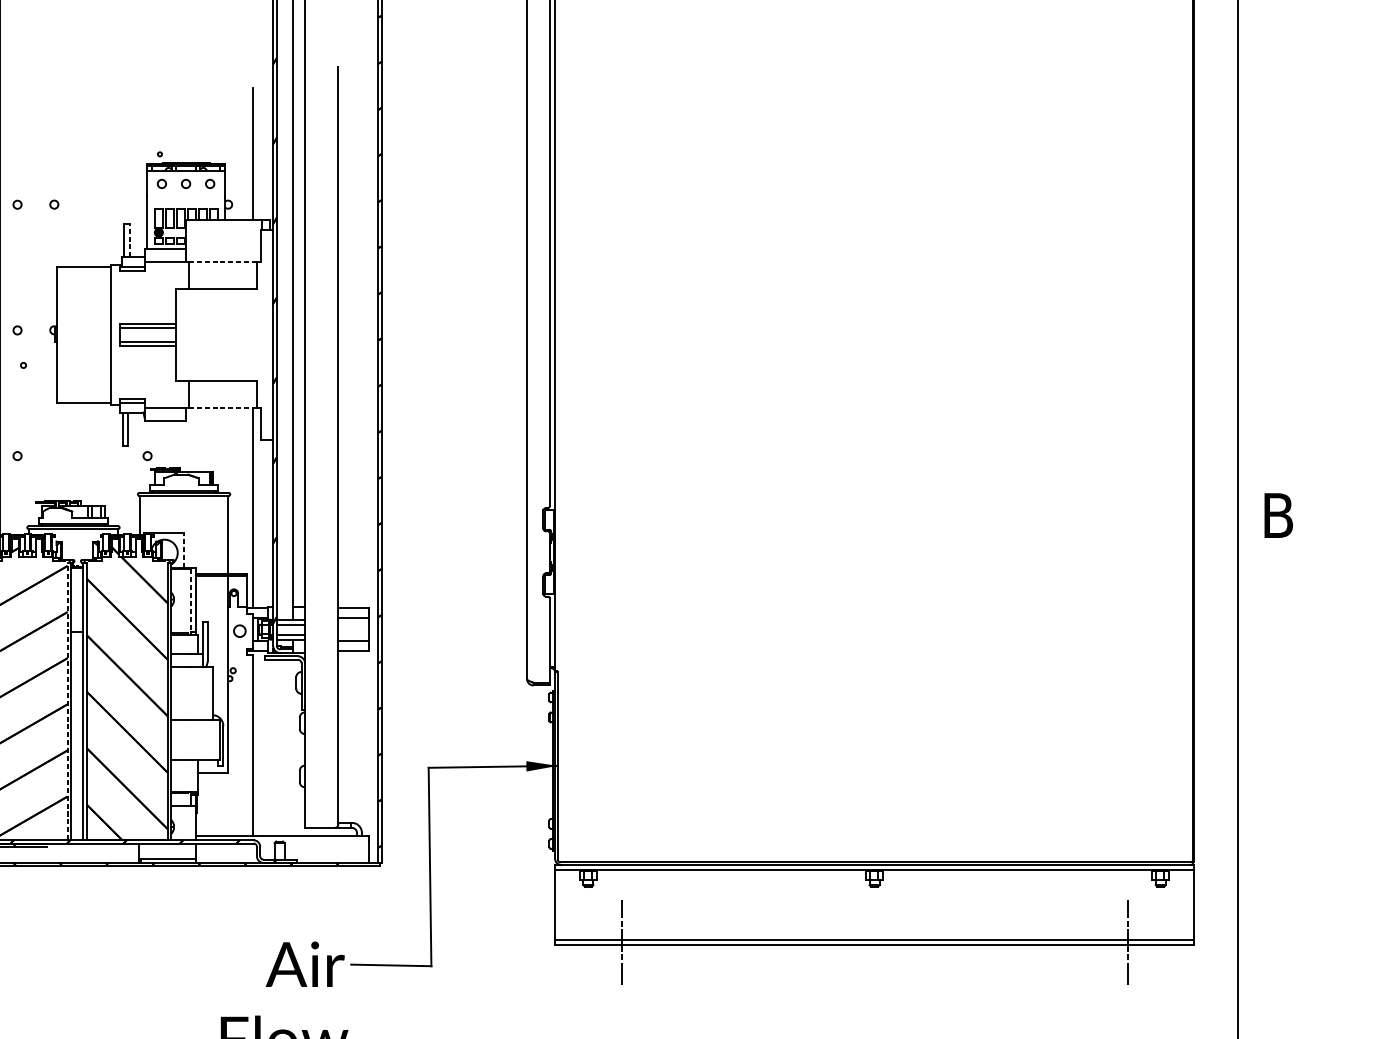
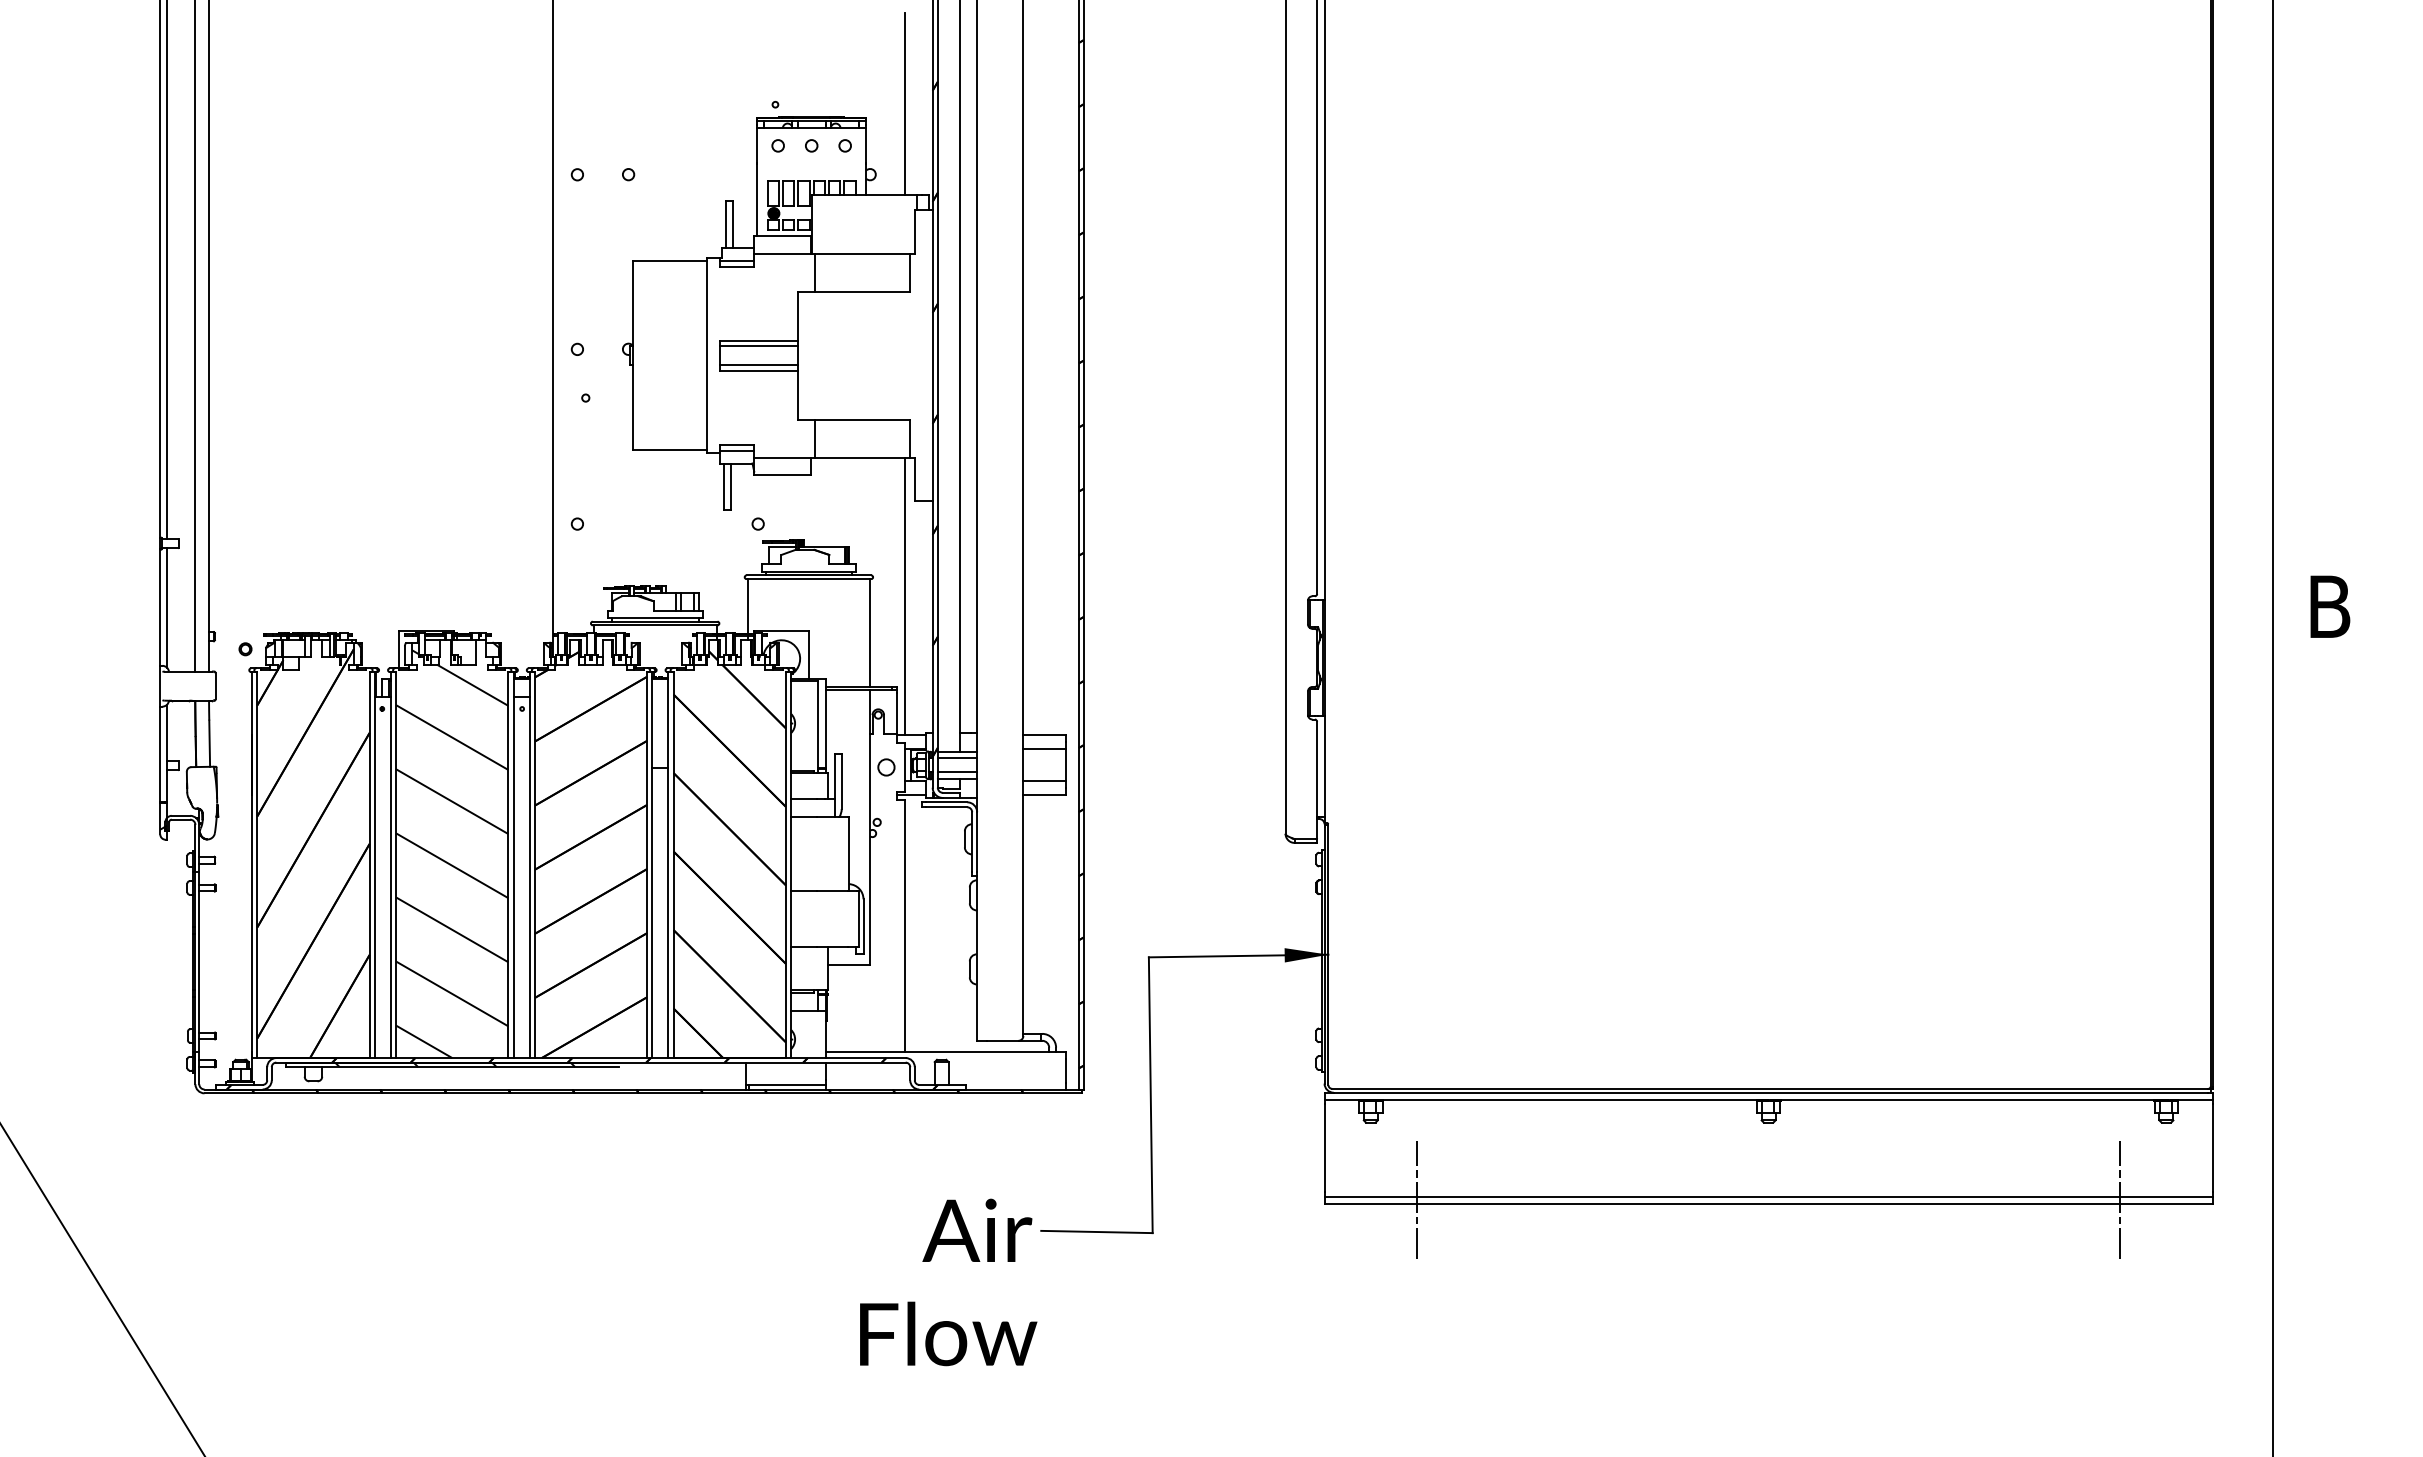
line: (129, 240) -> (733, 224), dashed -> solid
line: (223, 261) -> (863, 253), dashed -> solid
line: (223, 408) -> (863, 457), dashed -> solid
line: (184, 549) -> (809, 654), dashed -> solid
line: (190, 602) -> (818, 727), dashed -> solid
line: (67, 701) -> (647, 865), dashed -> solid

